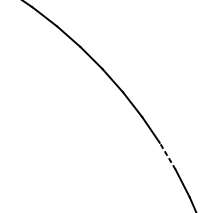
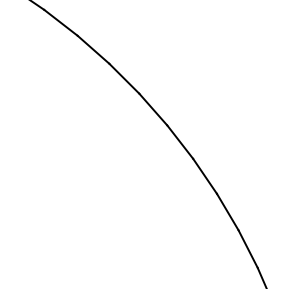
line: (167, 155) -> (227, 211), dashed -> solid

